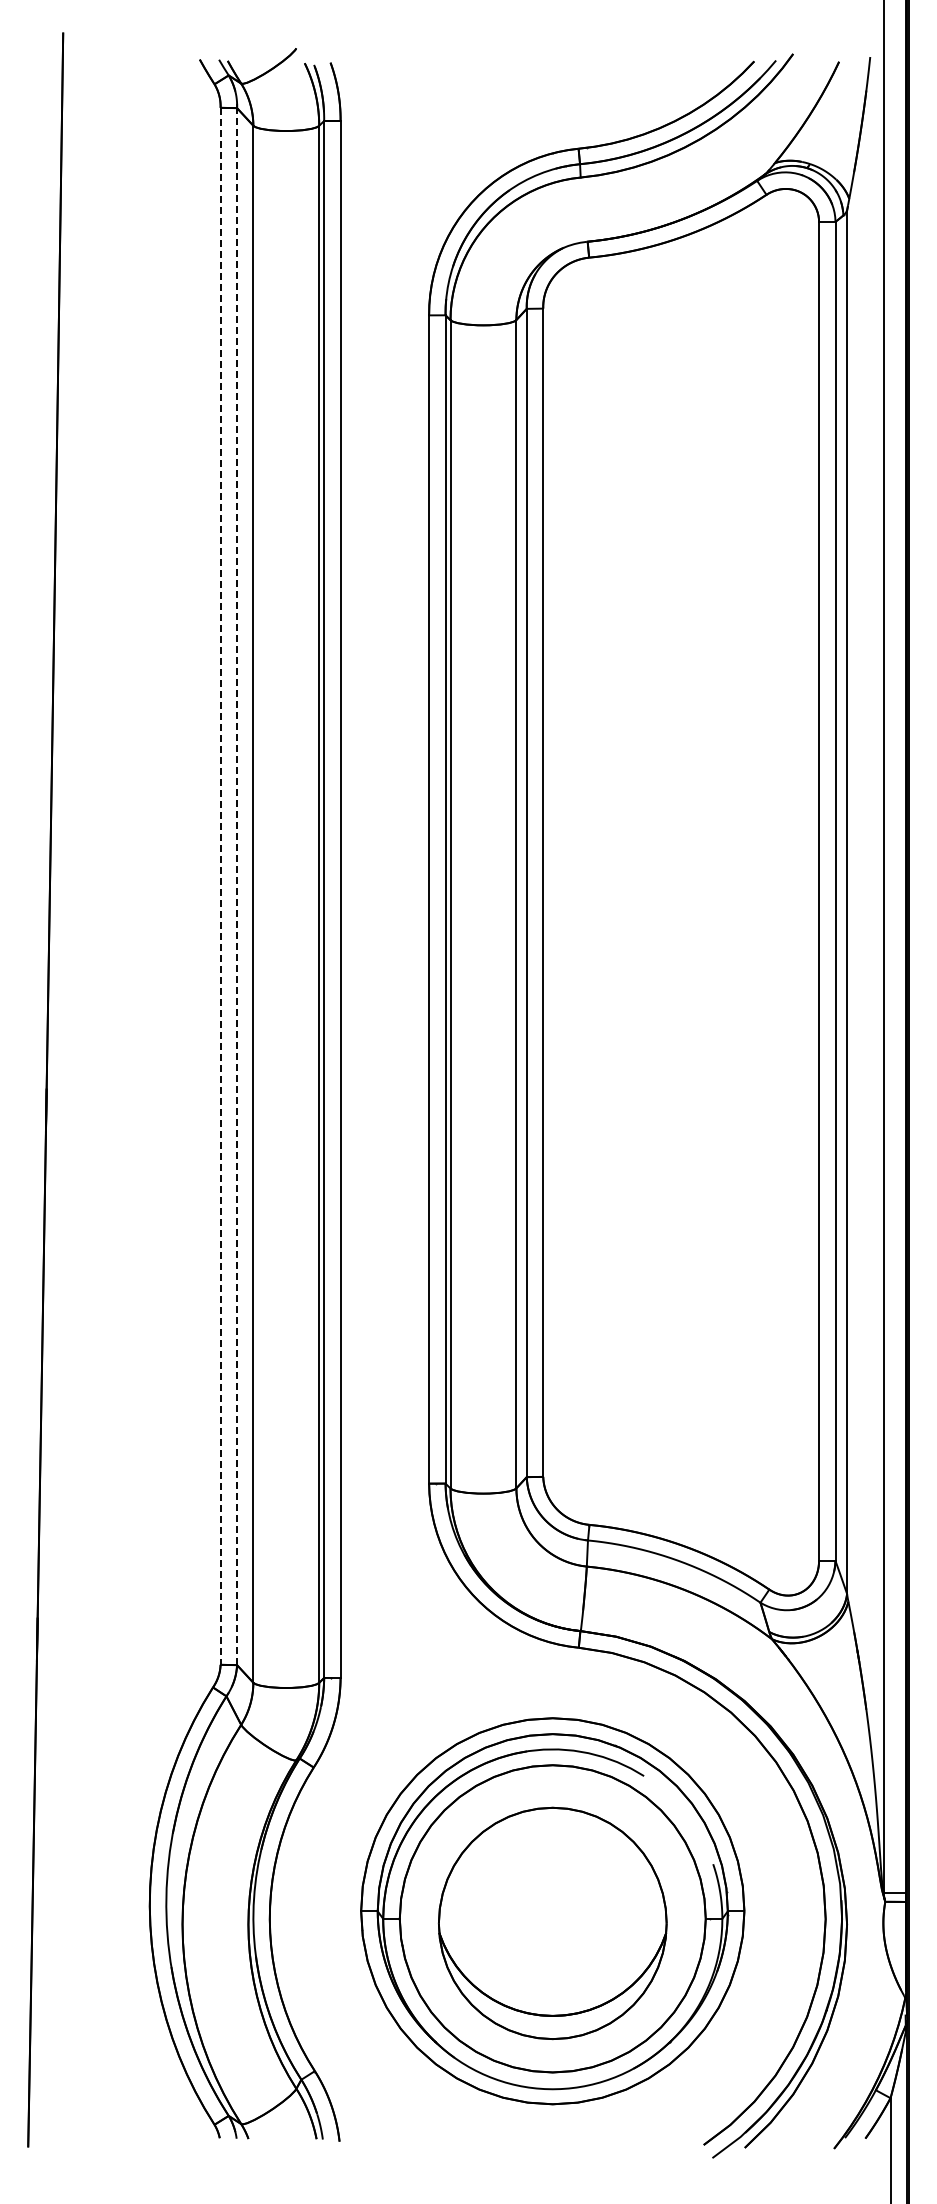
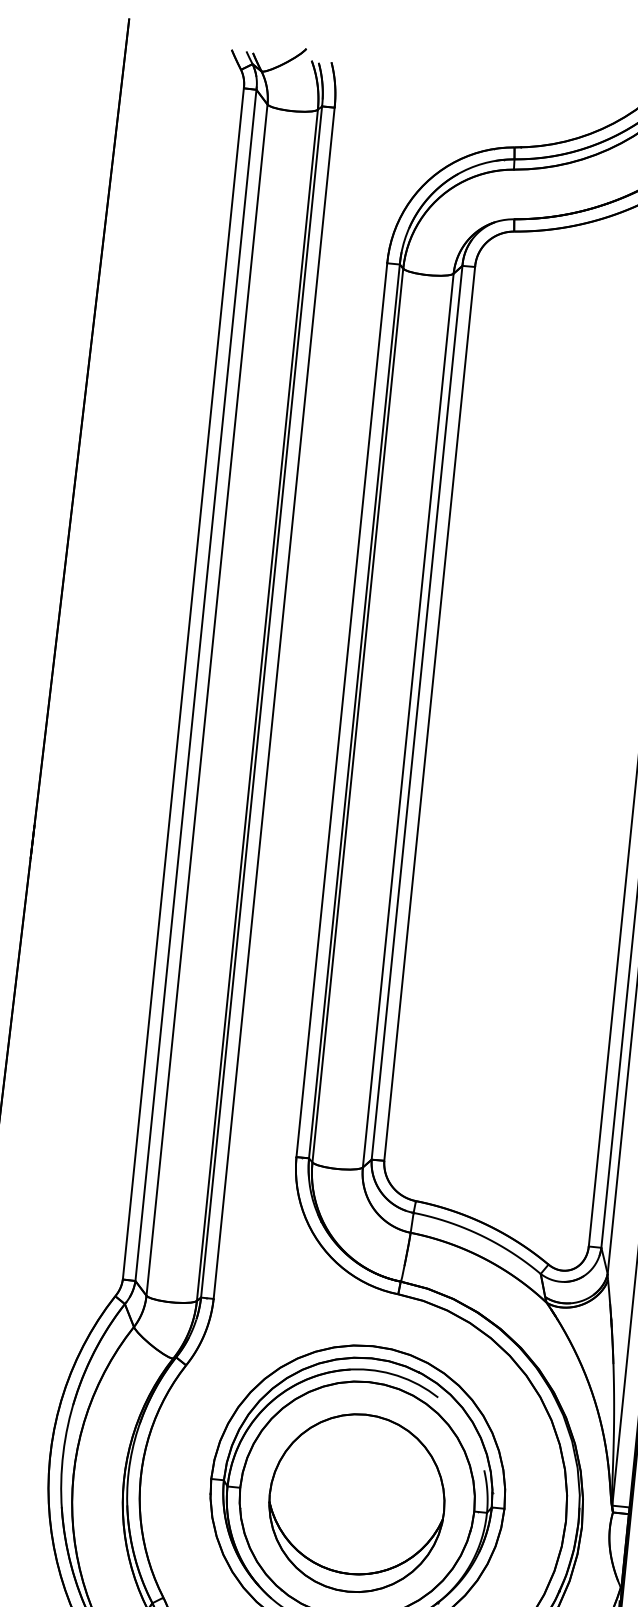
line: (220, 886) -> (183, 684), dashed -> solid
line: (237, 886) -> (196, 685), dashed -> solid

